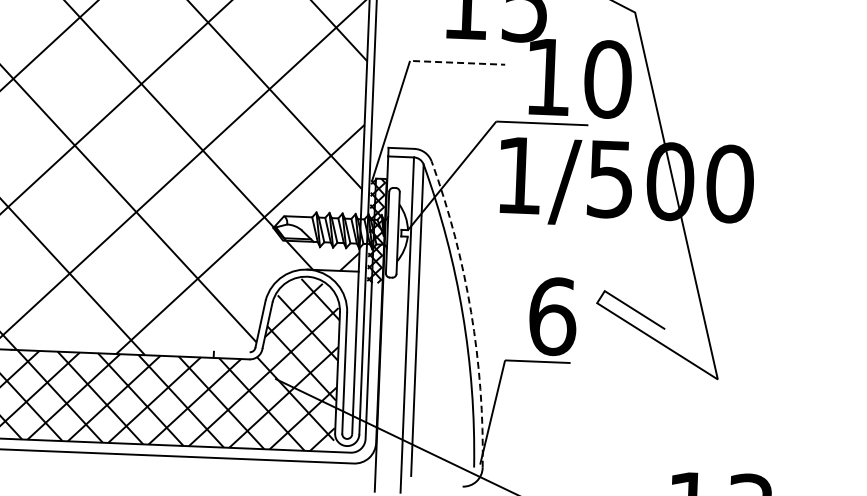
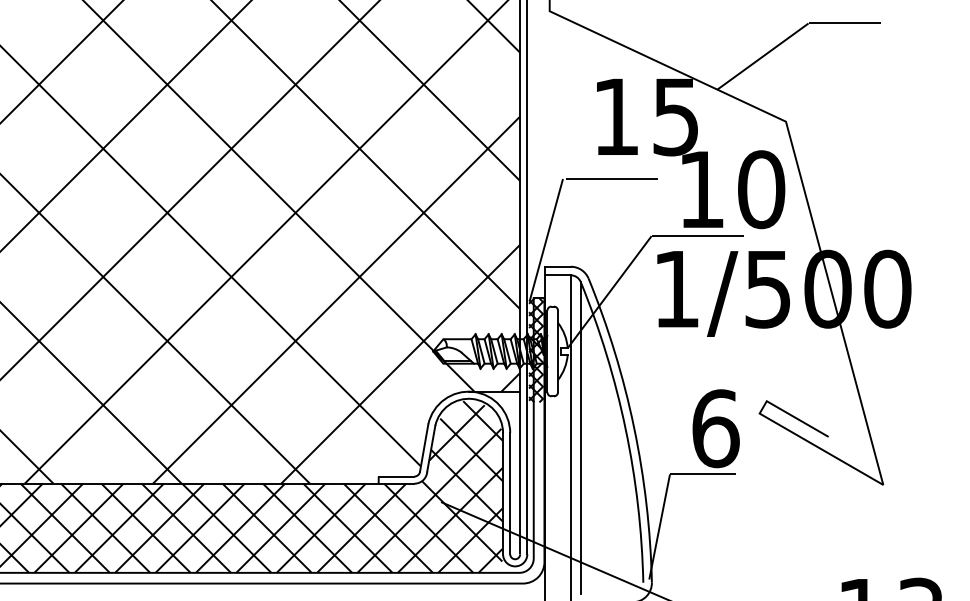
line: (459, 63) -> (612, 179), dashed -> solid
arc: (471, 312) -> (634, 427), dashed -> solid
line: (231, 351) -> (396, 476), added

